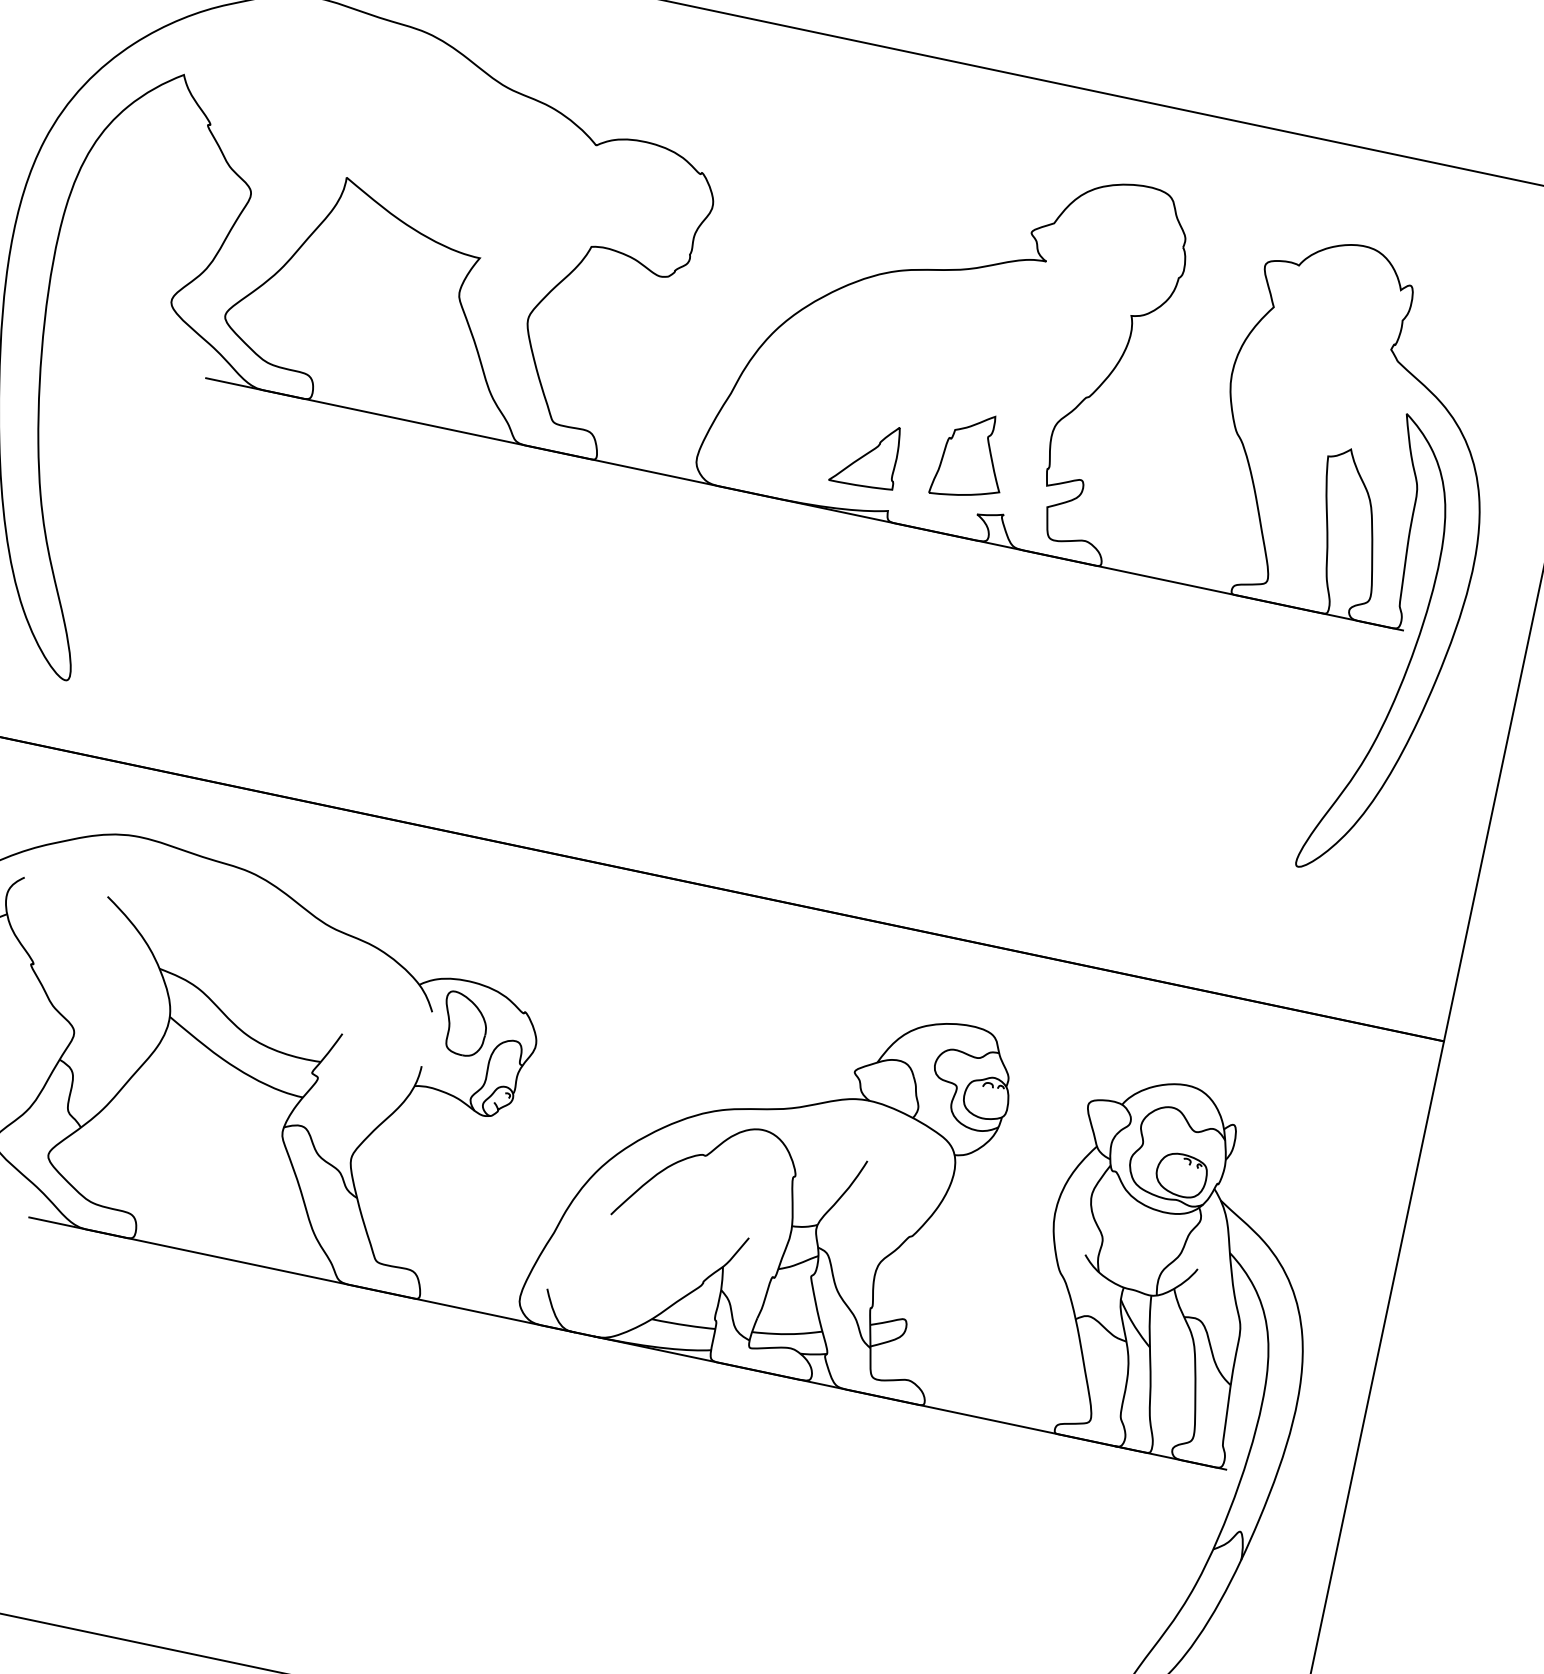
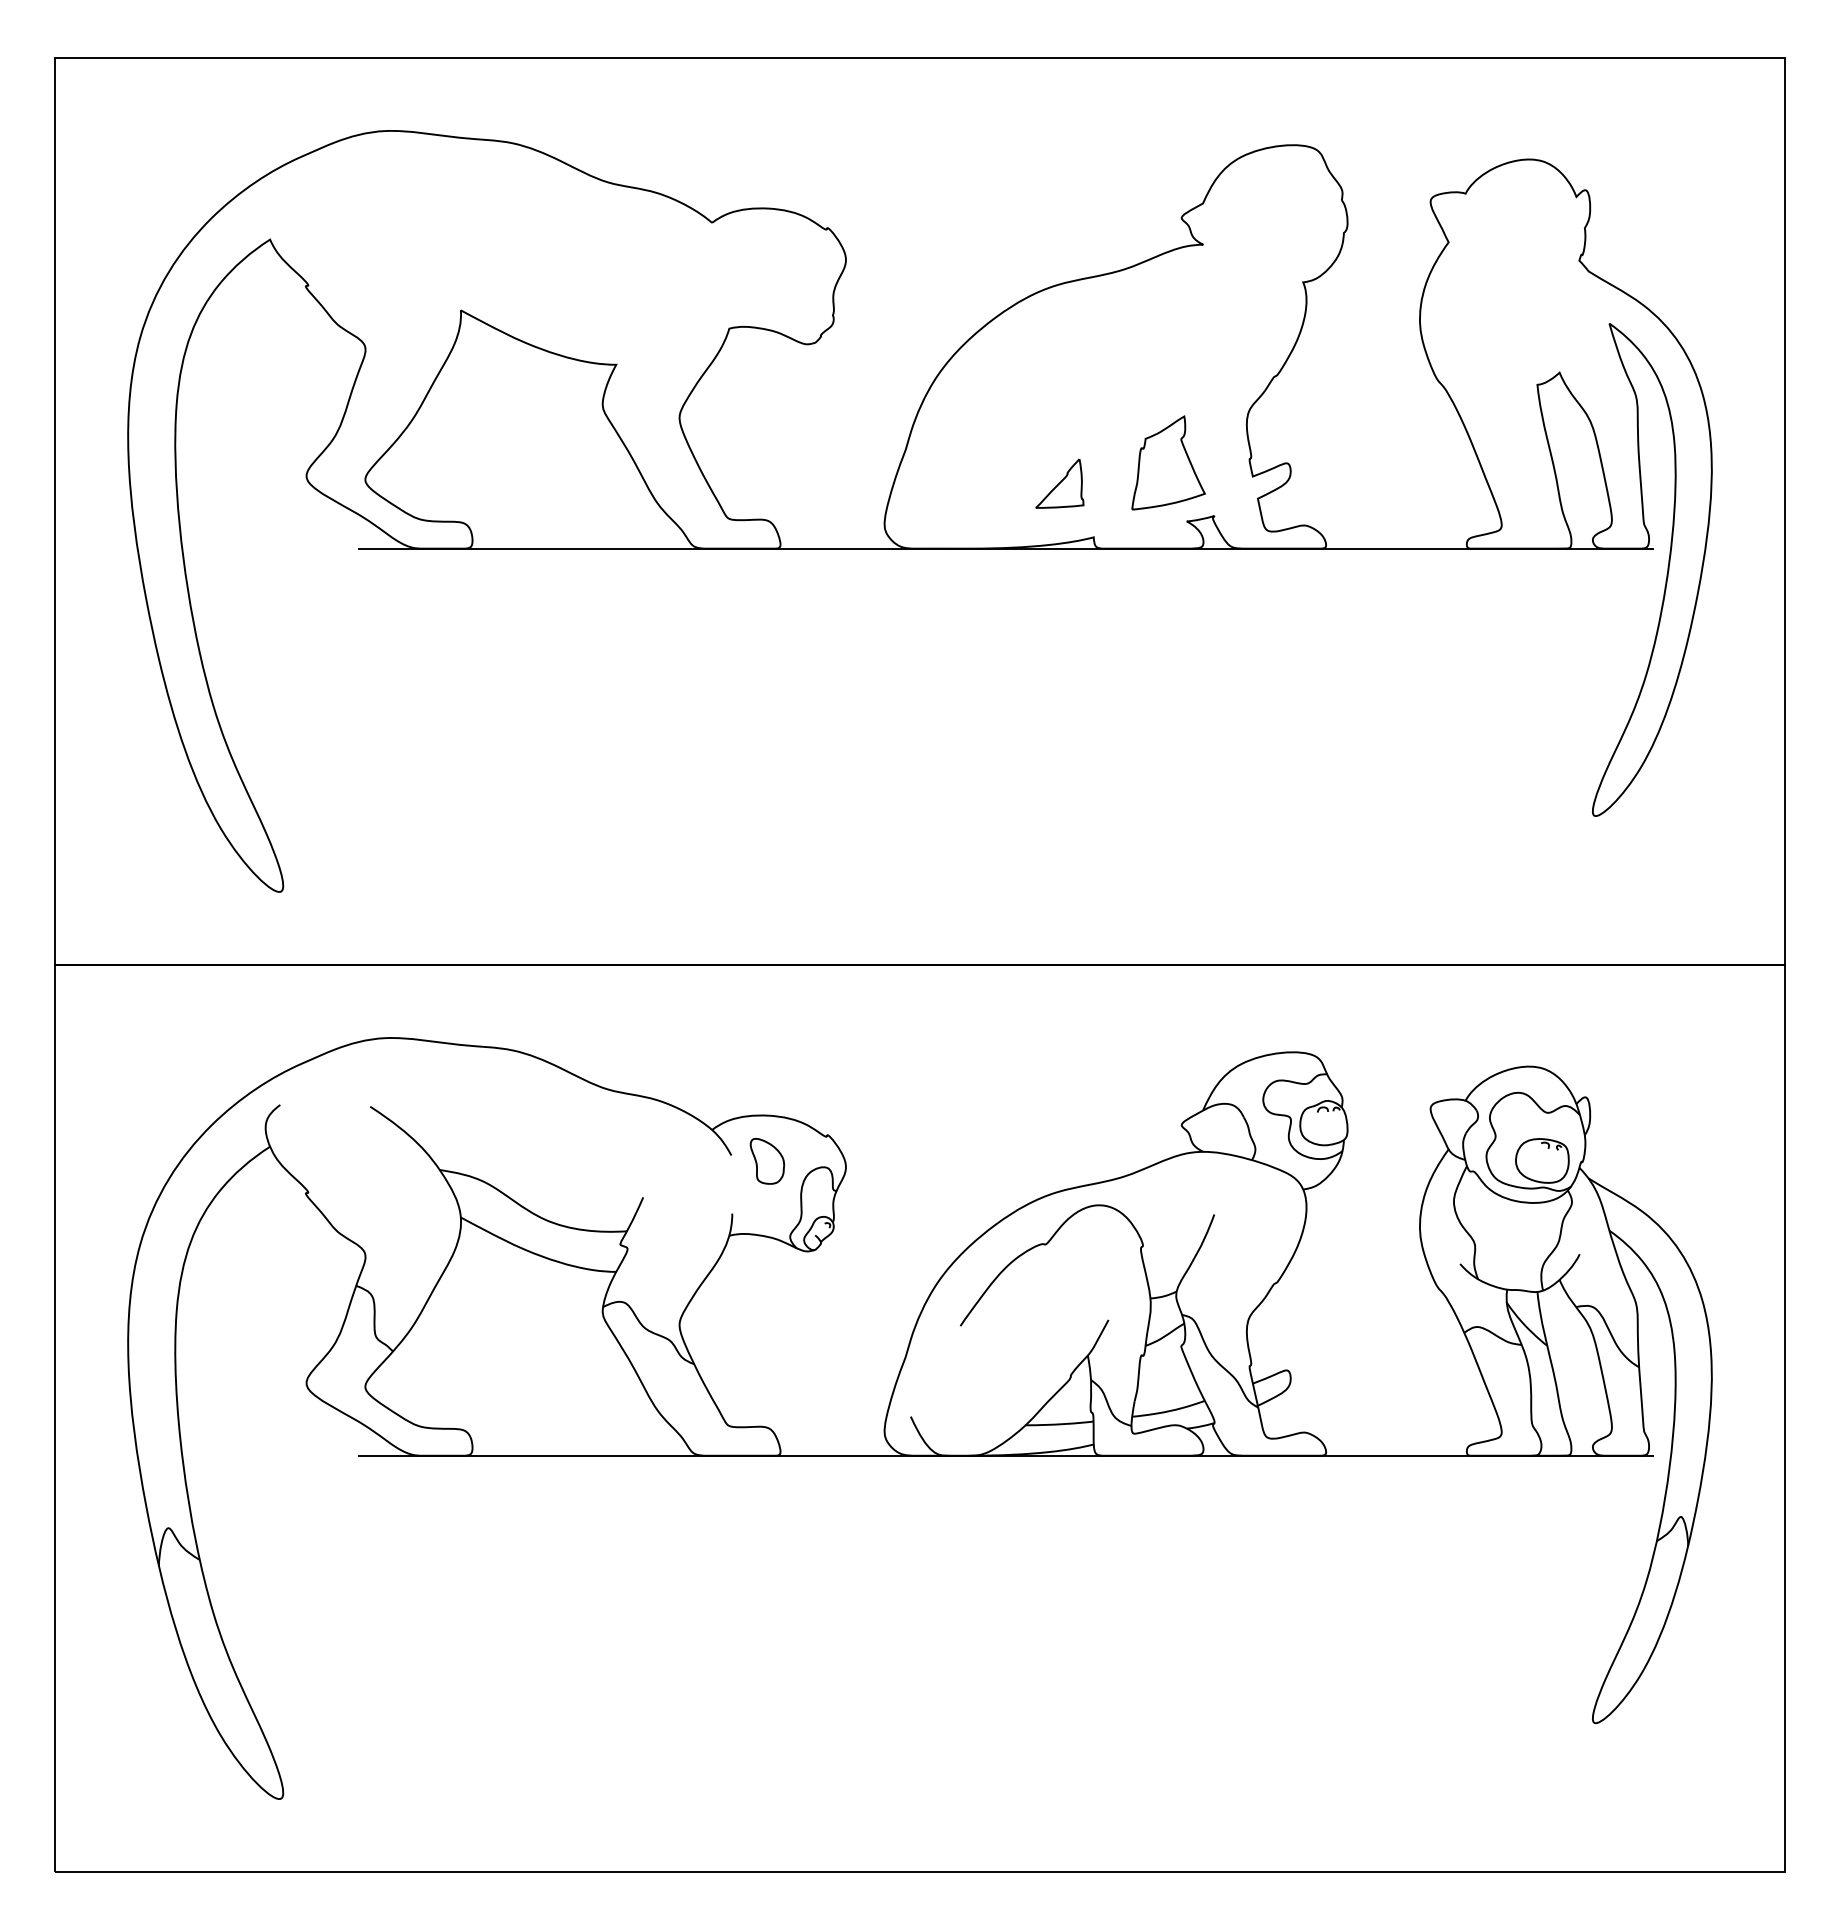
part: (866, 454) -> (1059, 483), size x0.7
part: (464, 1024) -> (767, 1161), size x0.7

